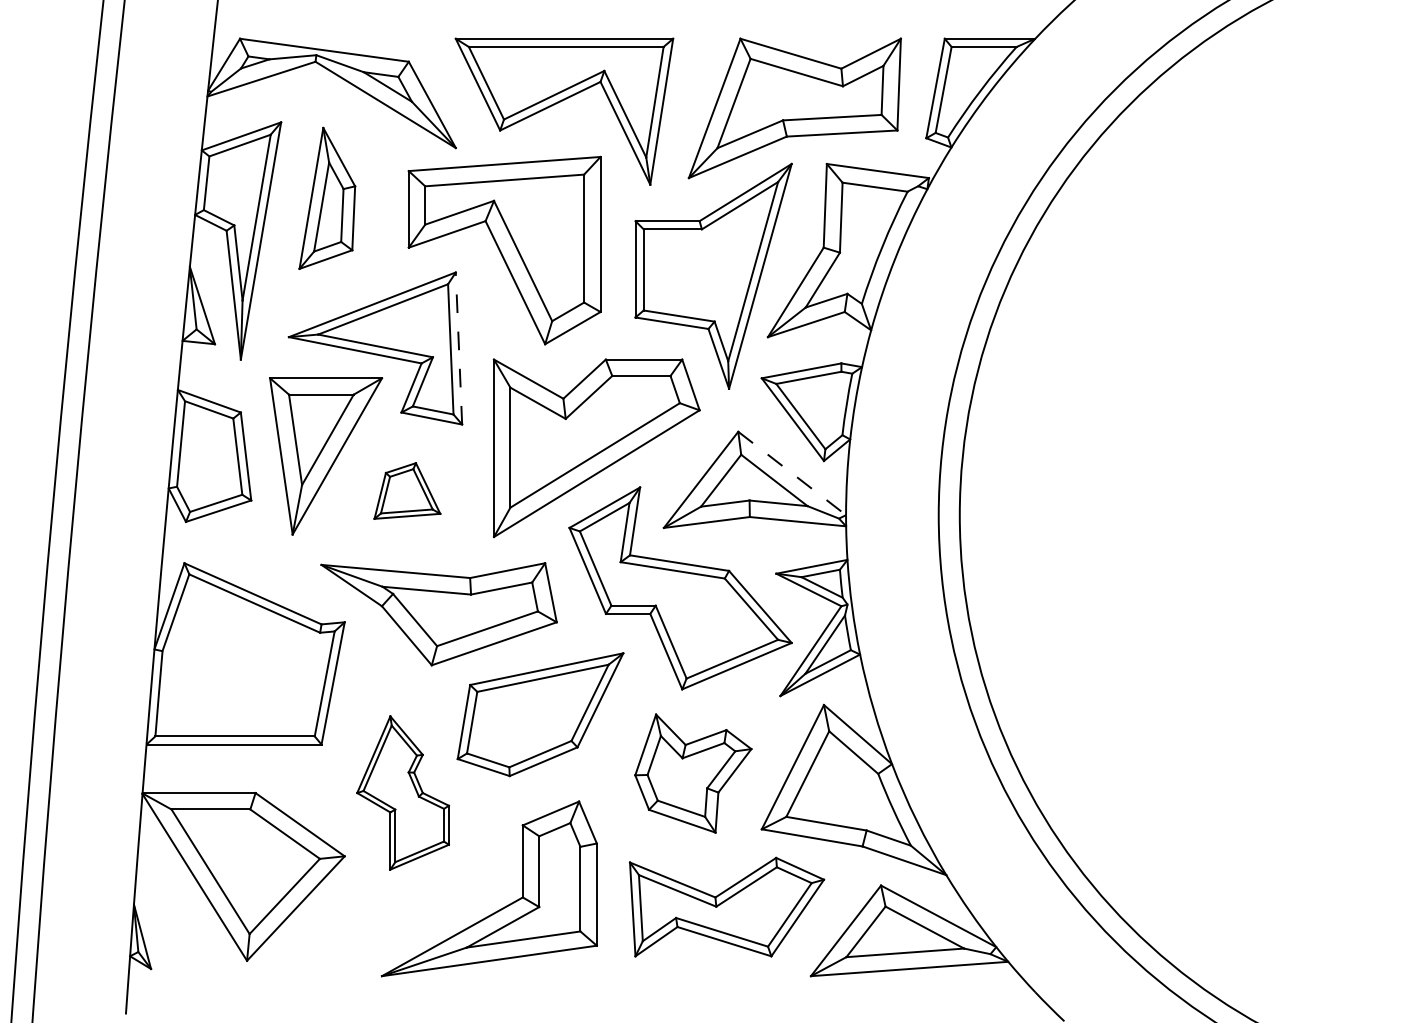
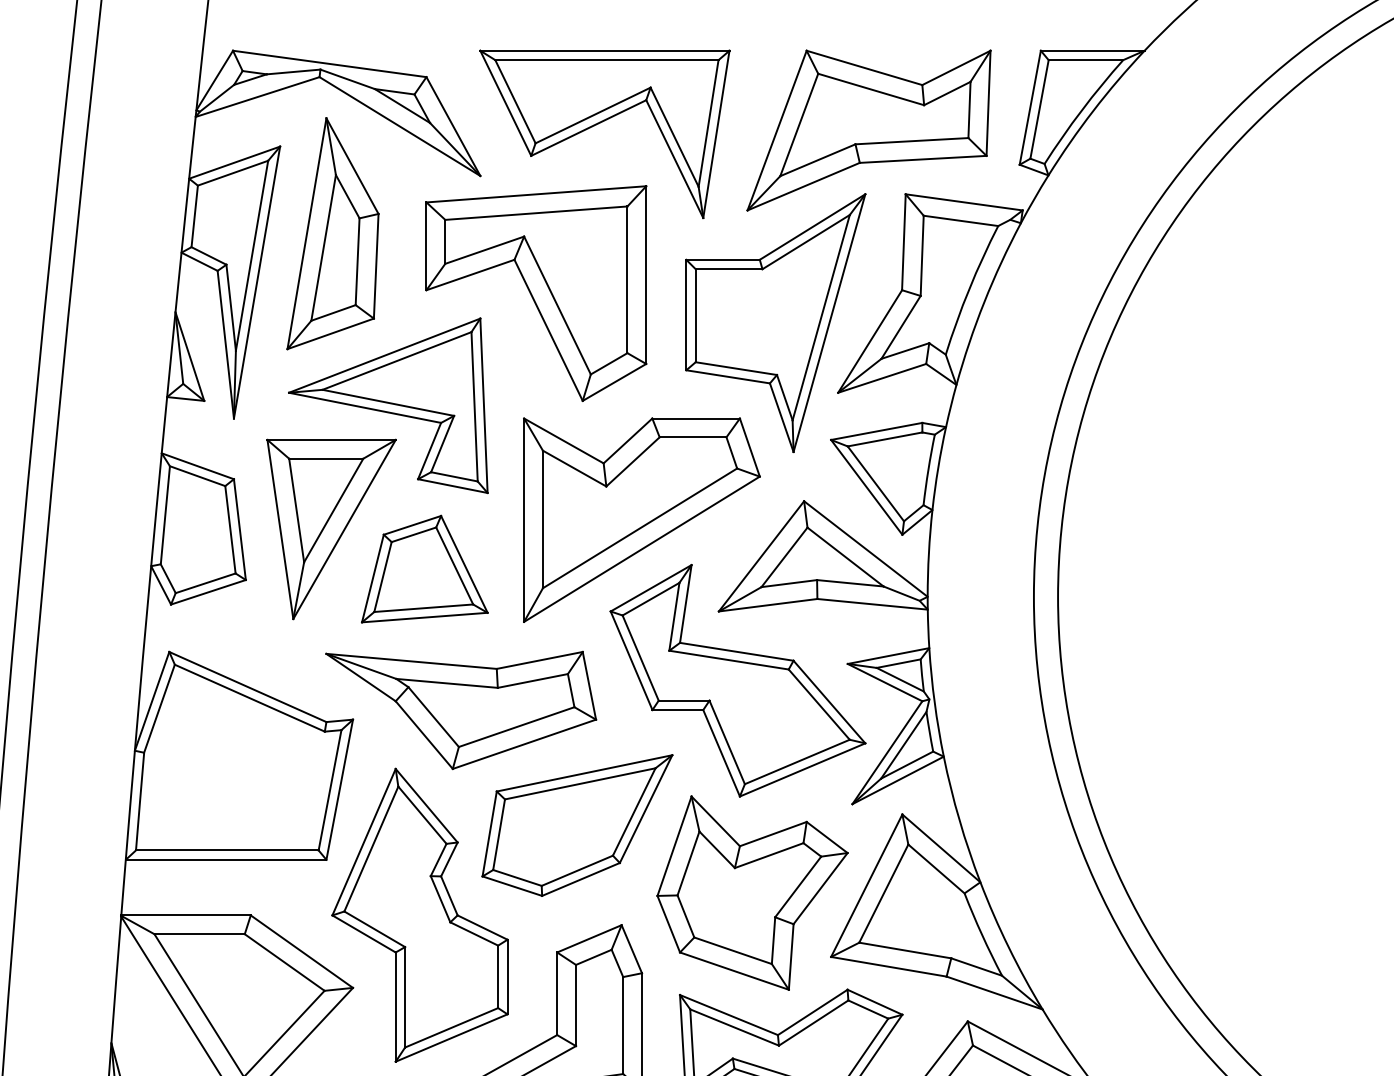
part: (327, 198) -> (333, 233), size x1.43
line: (458, 348) -> (483, 405), dashed -> solid
line: (792, 473) -> (866, 549), dashed -> solid
part: (407, 490) -> (424, 568), size x1.67
part: (693, 773) -> (752, 892), size x1.43
part: (402, 792) -> (419, 914), size x1.67

